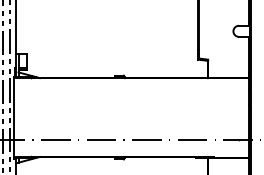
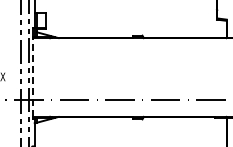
line: (14, 117) -> (33, 77), solid -> dashed

